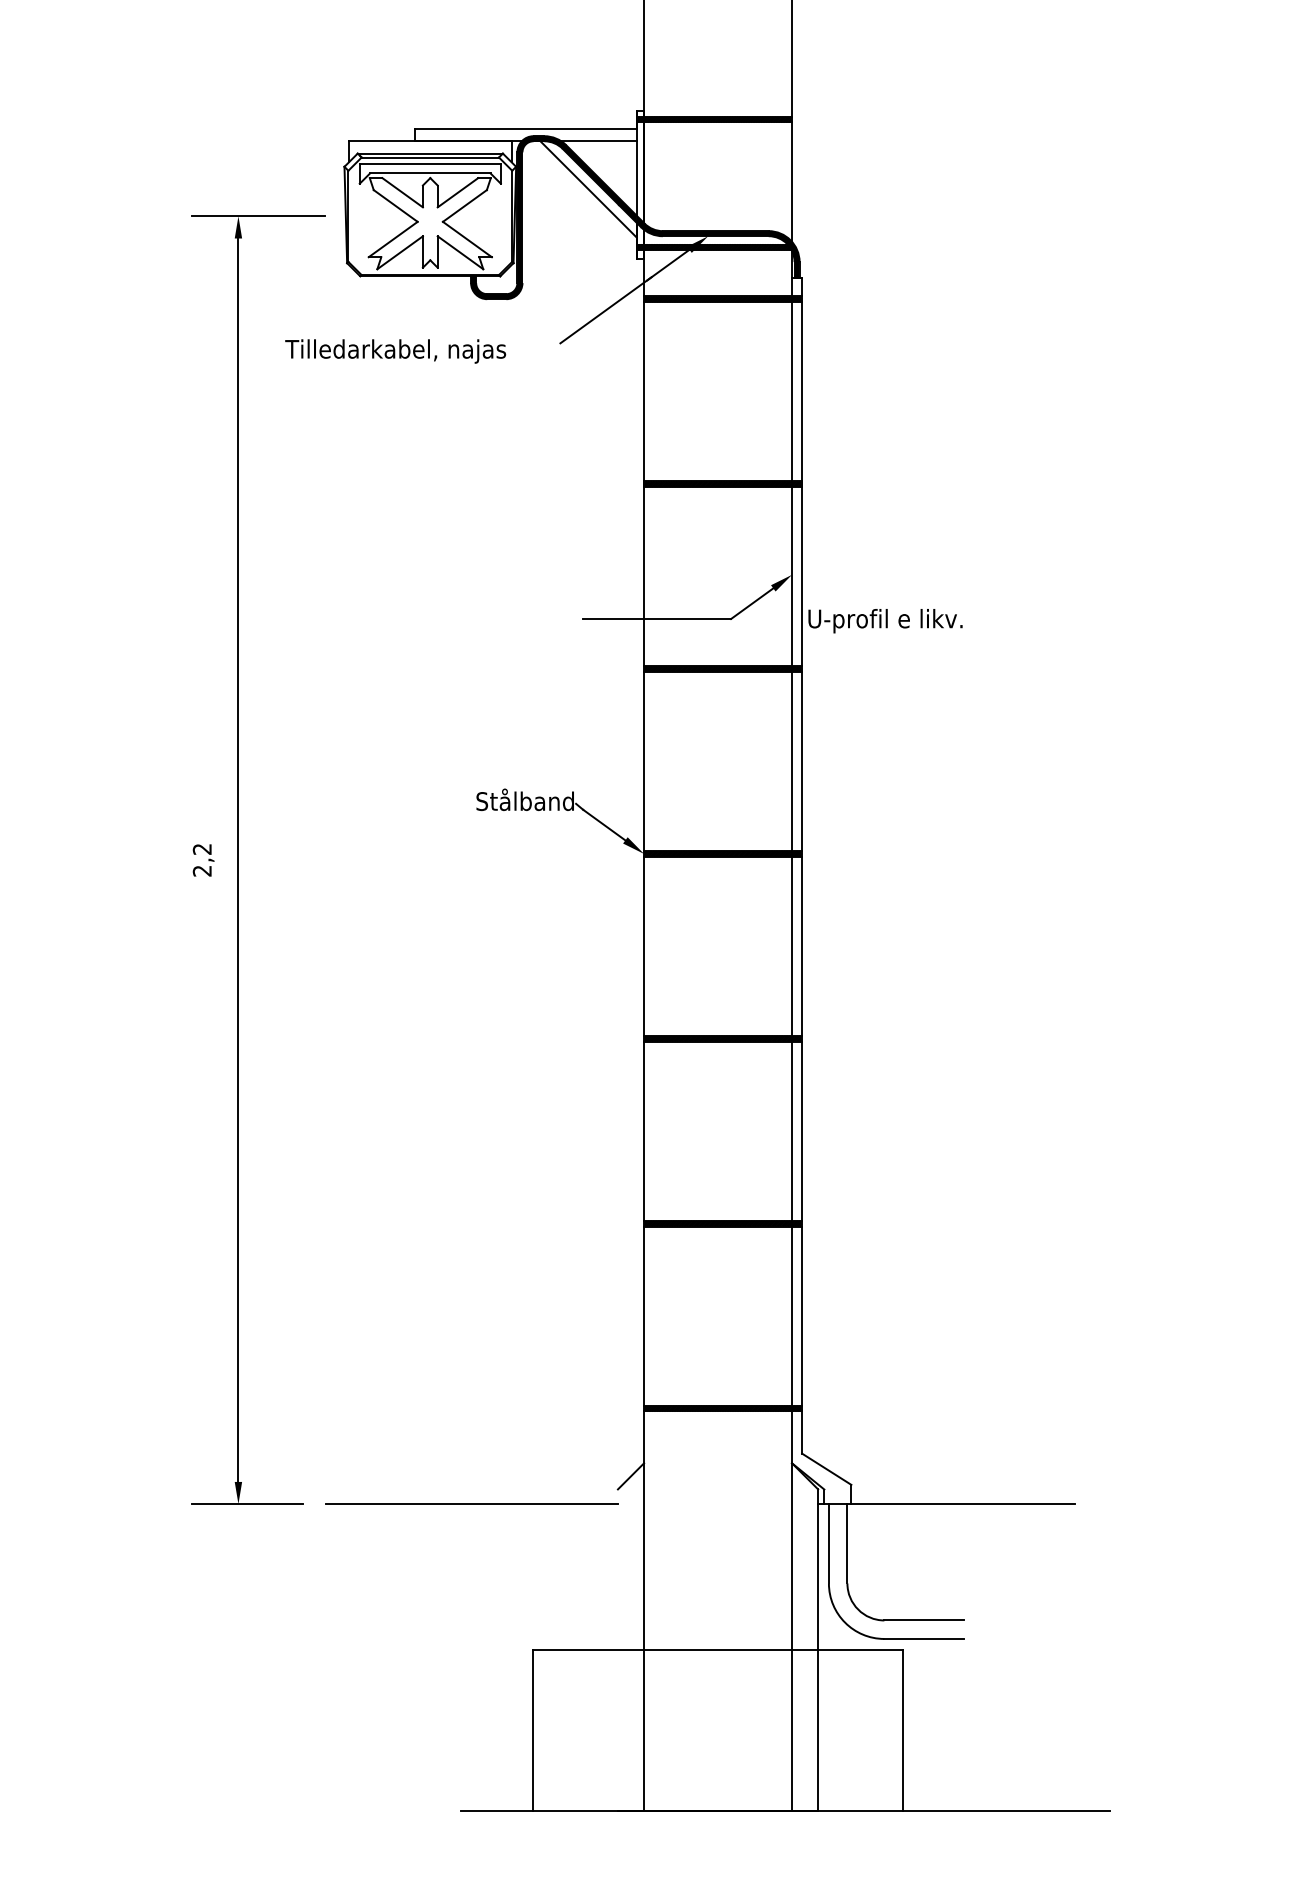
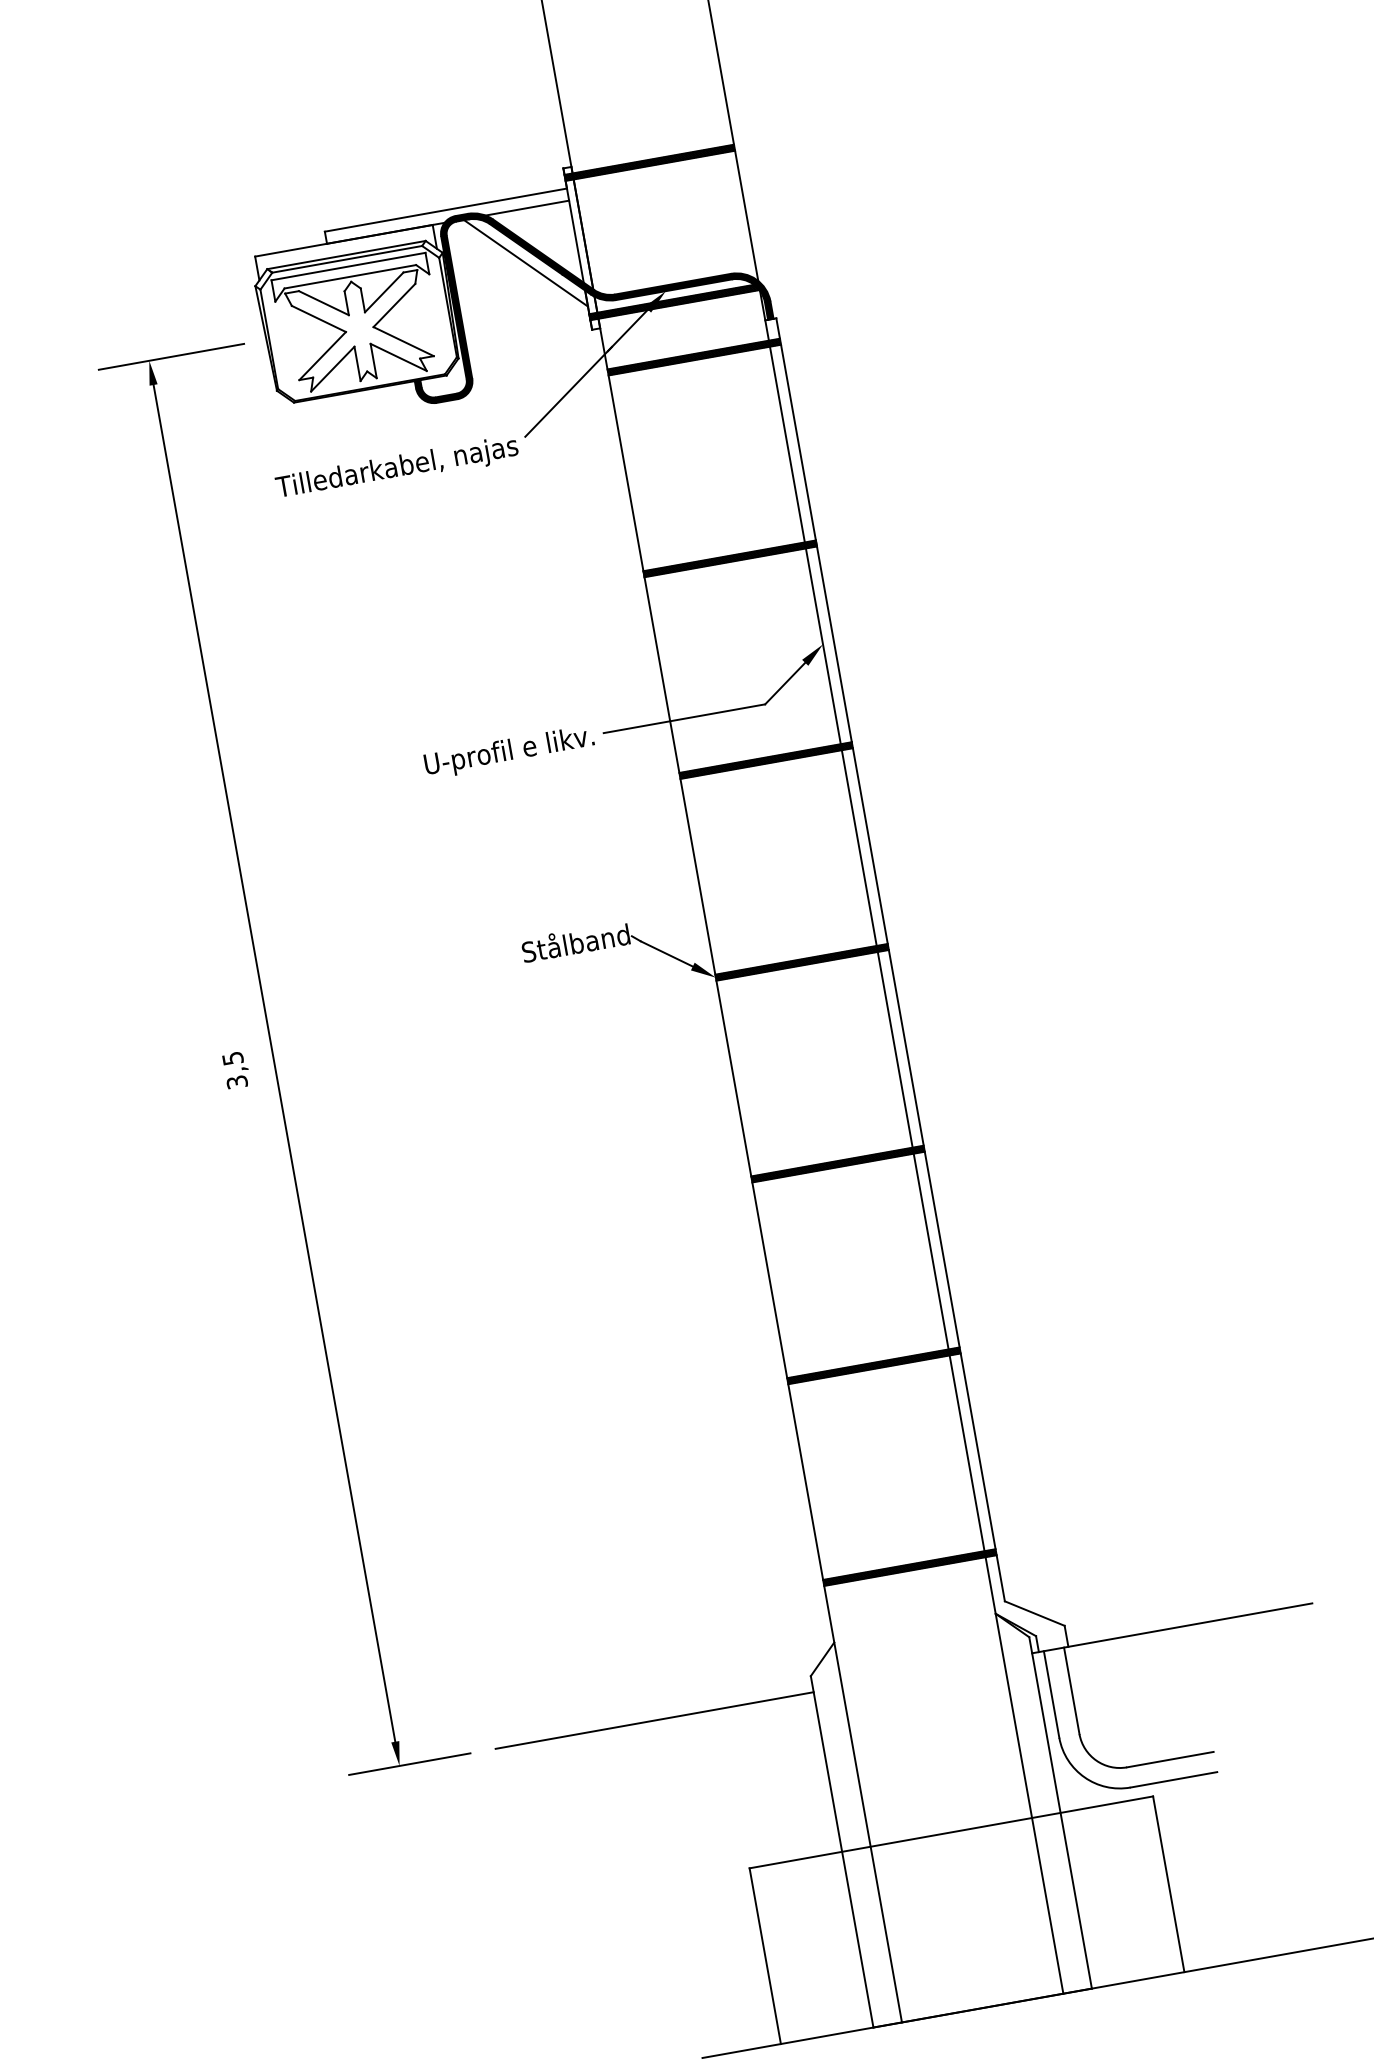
text: (395, 351) -> (397, 468), moved
text: (885, 621) -> (509, 752), moved
text: (201, 860) -> (234, 1070), 2,2 -> 3,5
line: (617, 1650) -> (841, 1851), added

